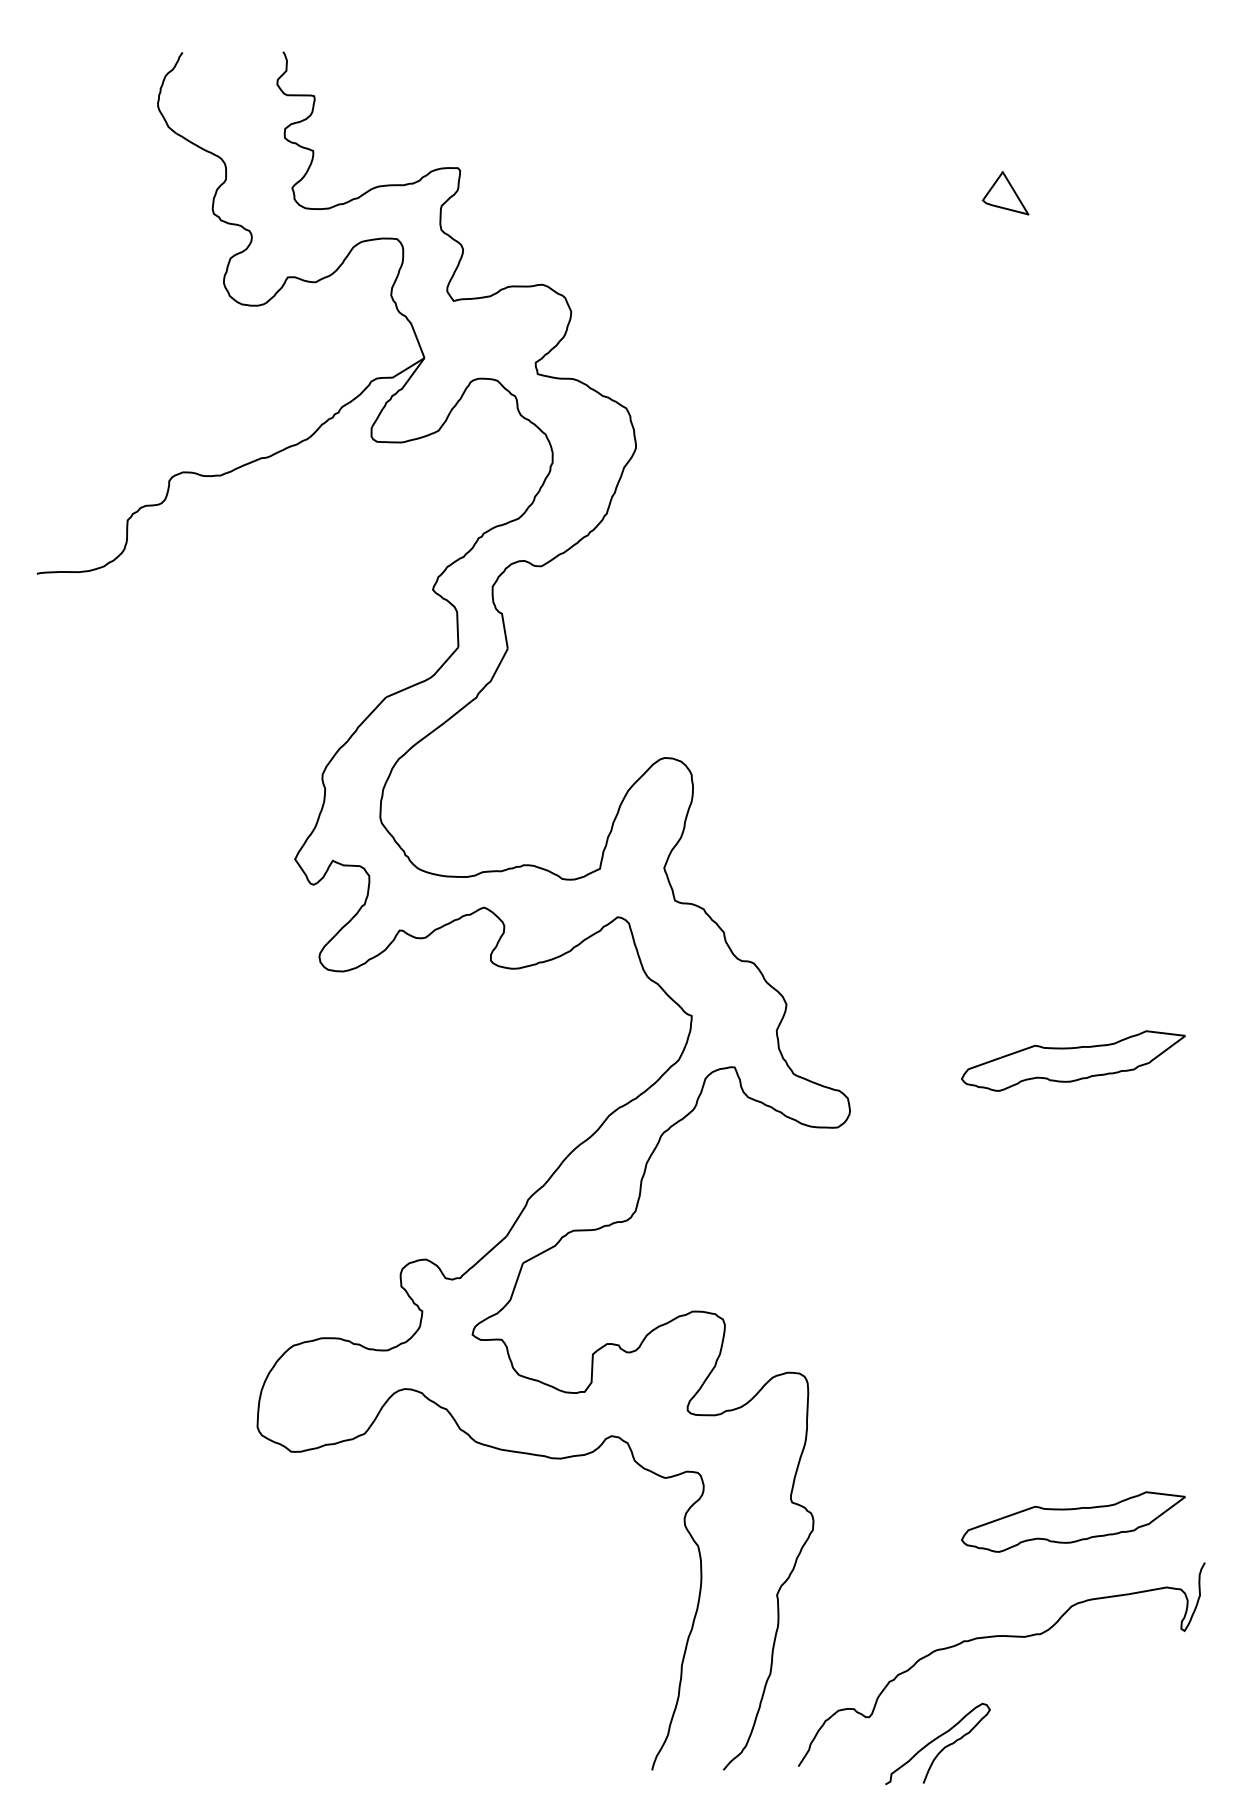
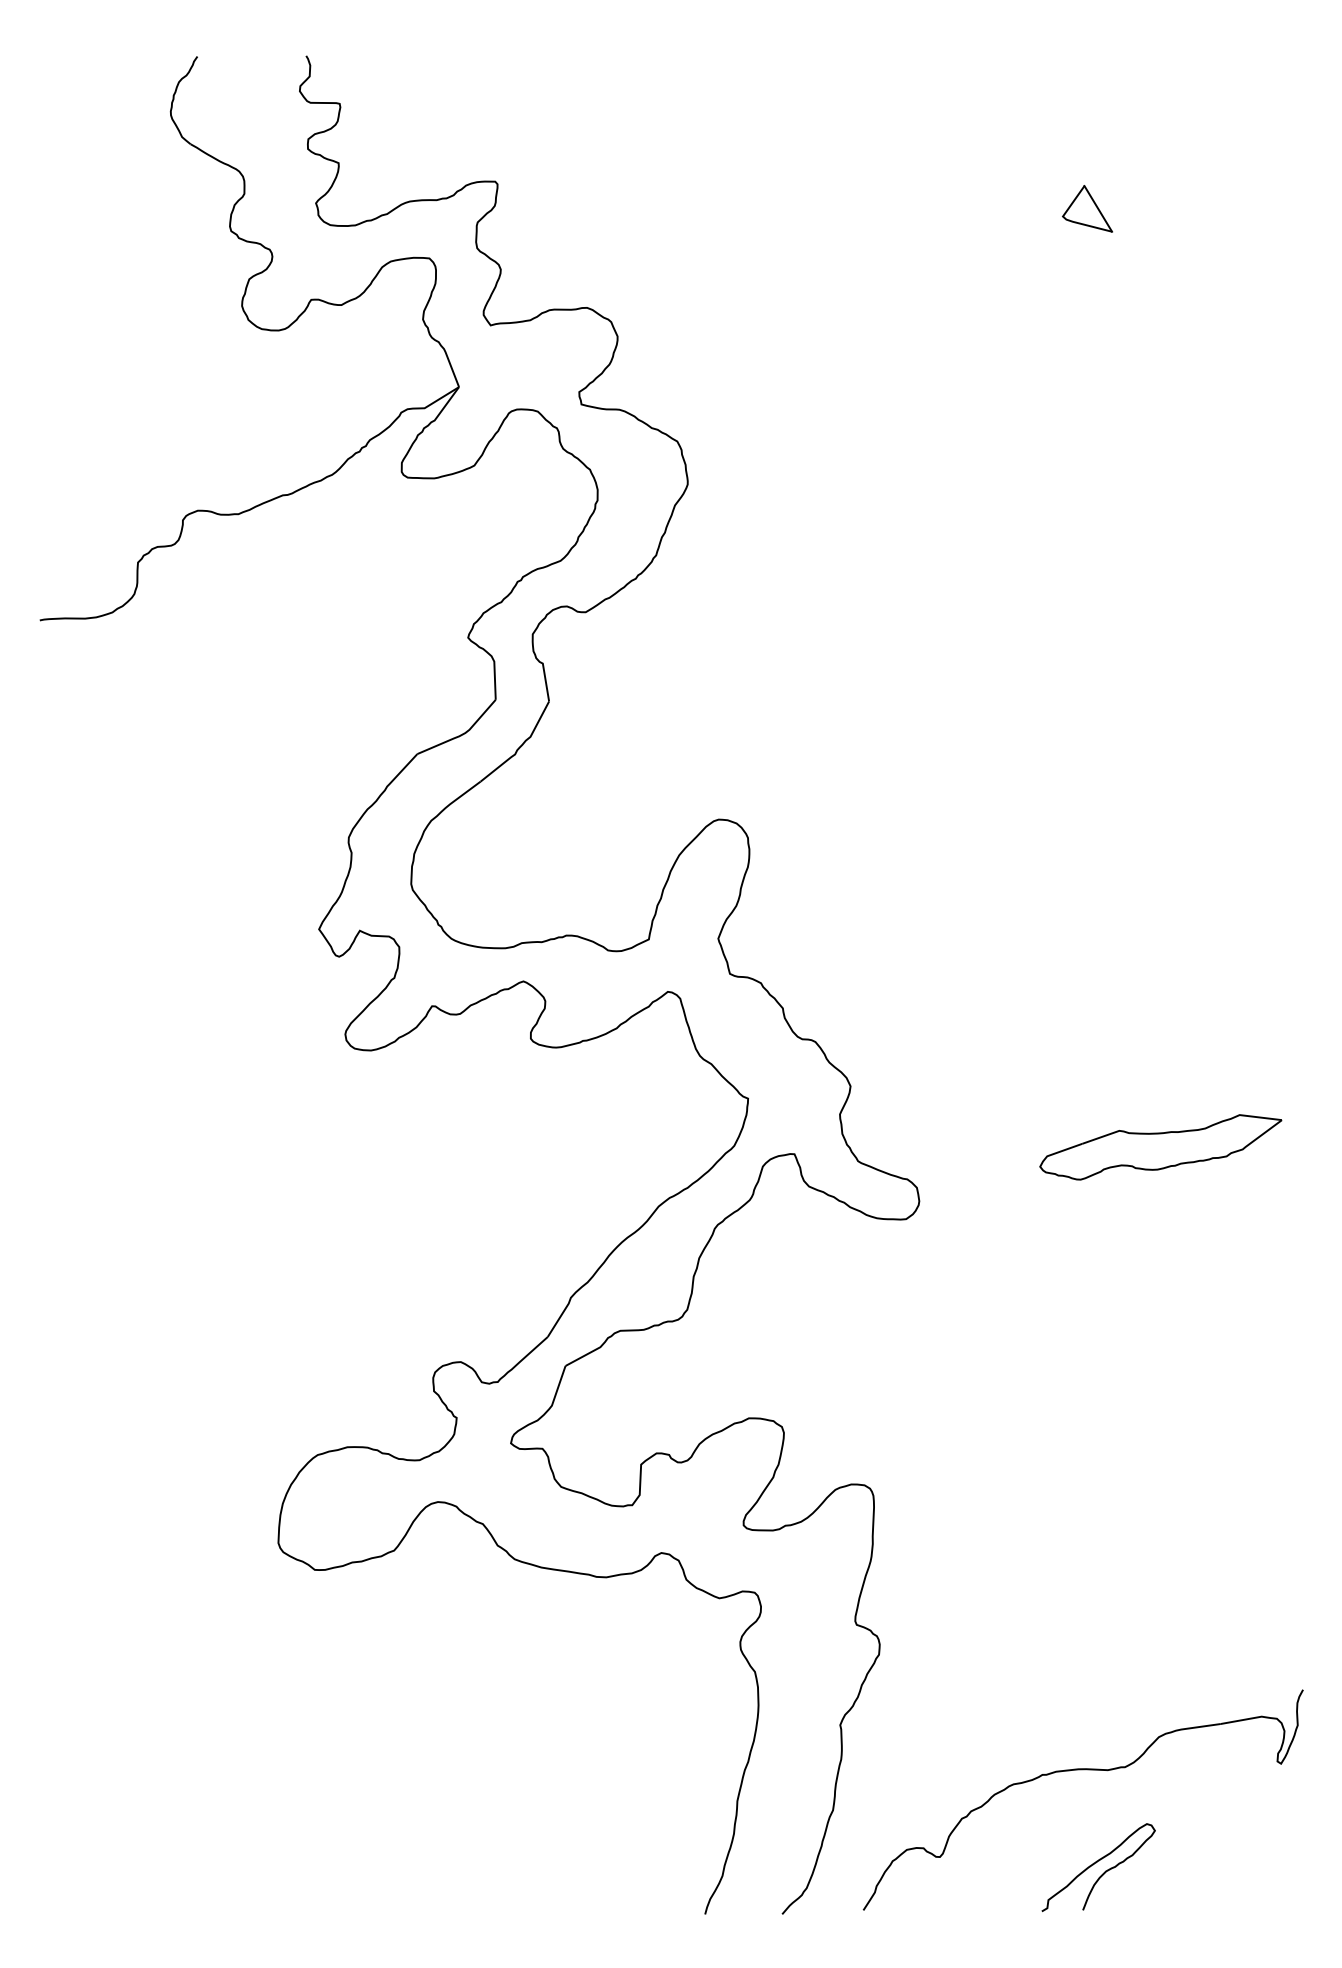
part: (1073, 1521) -> (1160, 1645), removed
curve: (935, 1740) -> (1096, 1863), moved

